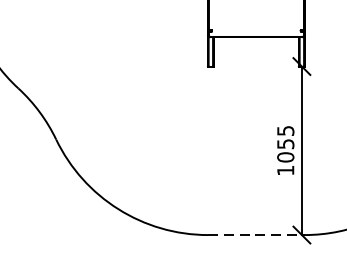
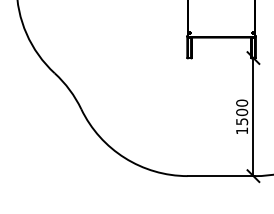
text: (286, 144) -> (242, 112), 1055 -> 1500
line: (256, 235) -> (221, 176), dashed -> solid

